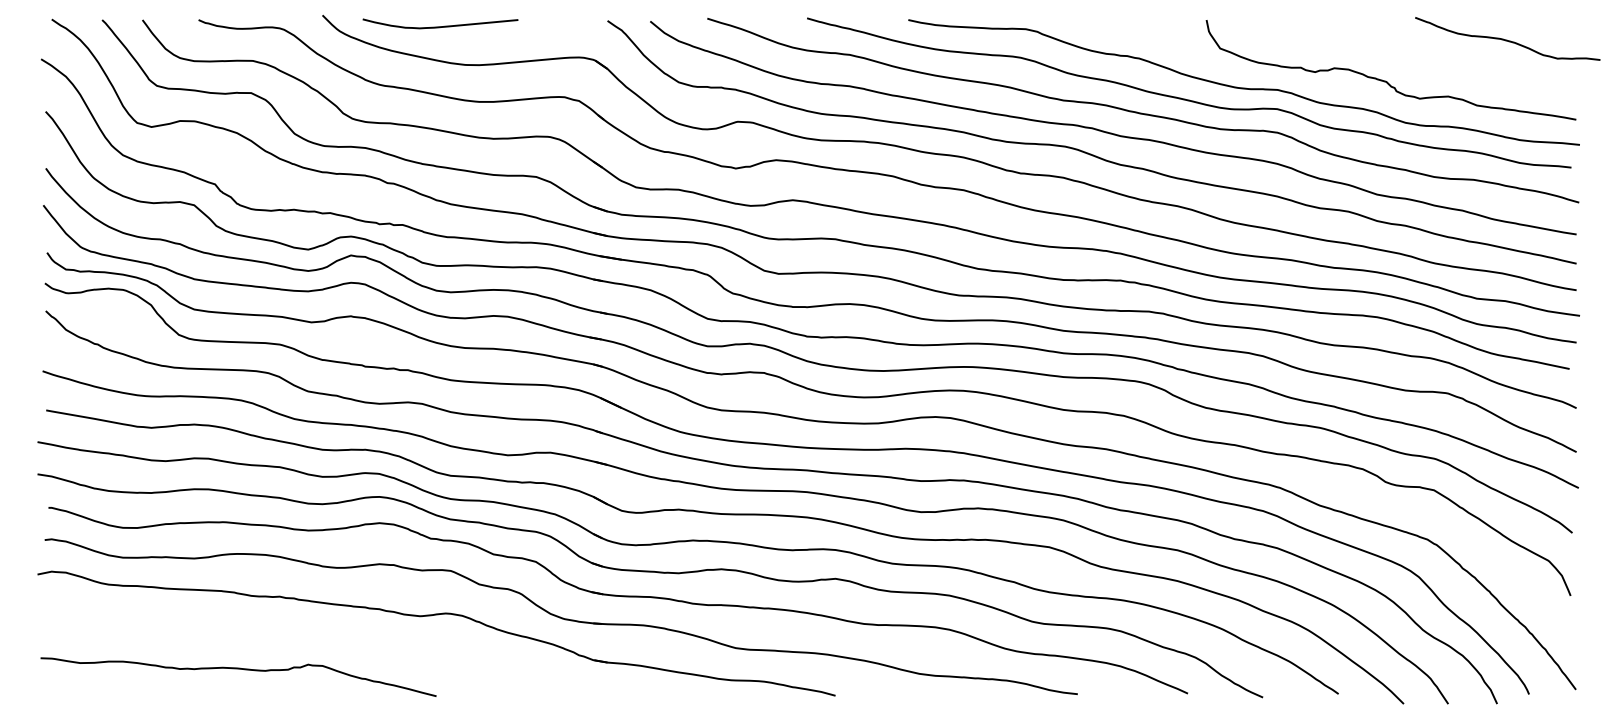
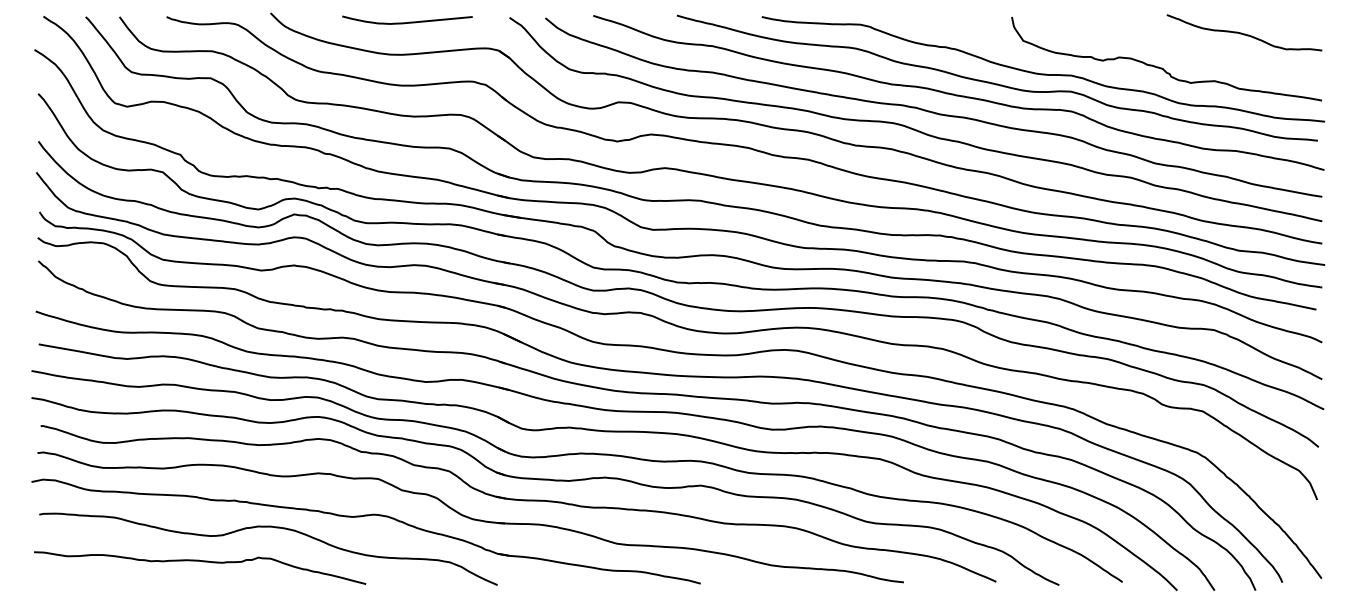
curve: (442, 25) -> (409, 21), moved
curve: (1507, 39) -> (1244, 33), moved
curve: (320, 628) -> (268, 527), added

